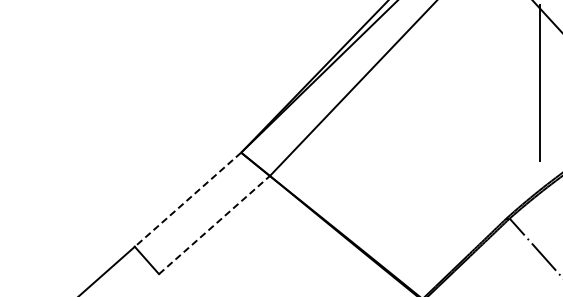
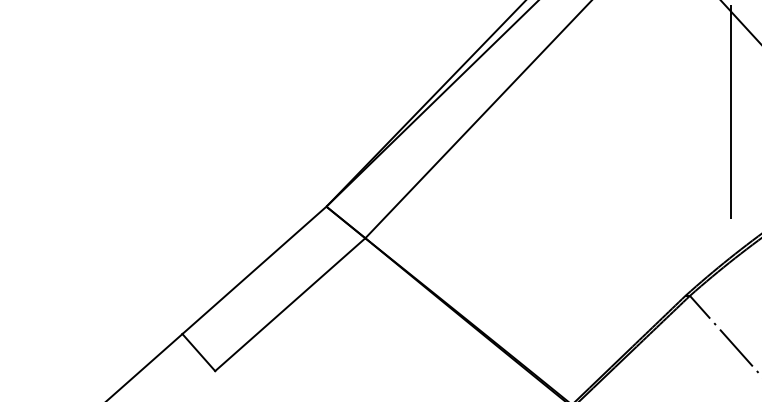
line: (187, 200) -> (253, 271), dashed -> solid
line: (214, 224) -> (290, 303), dashed -> solid

